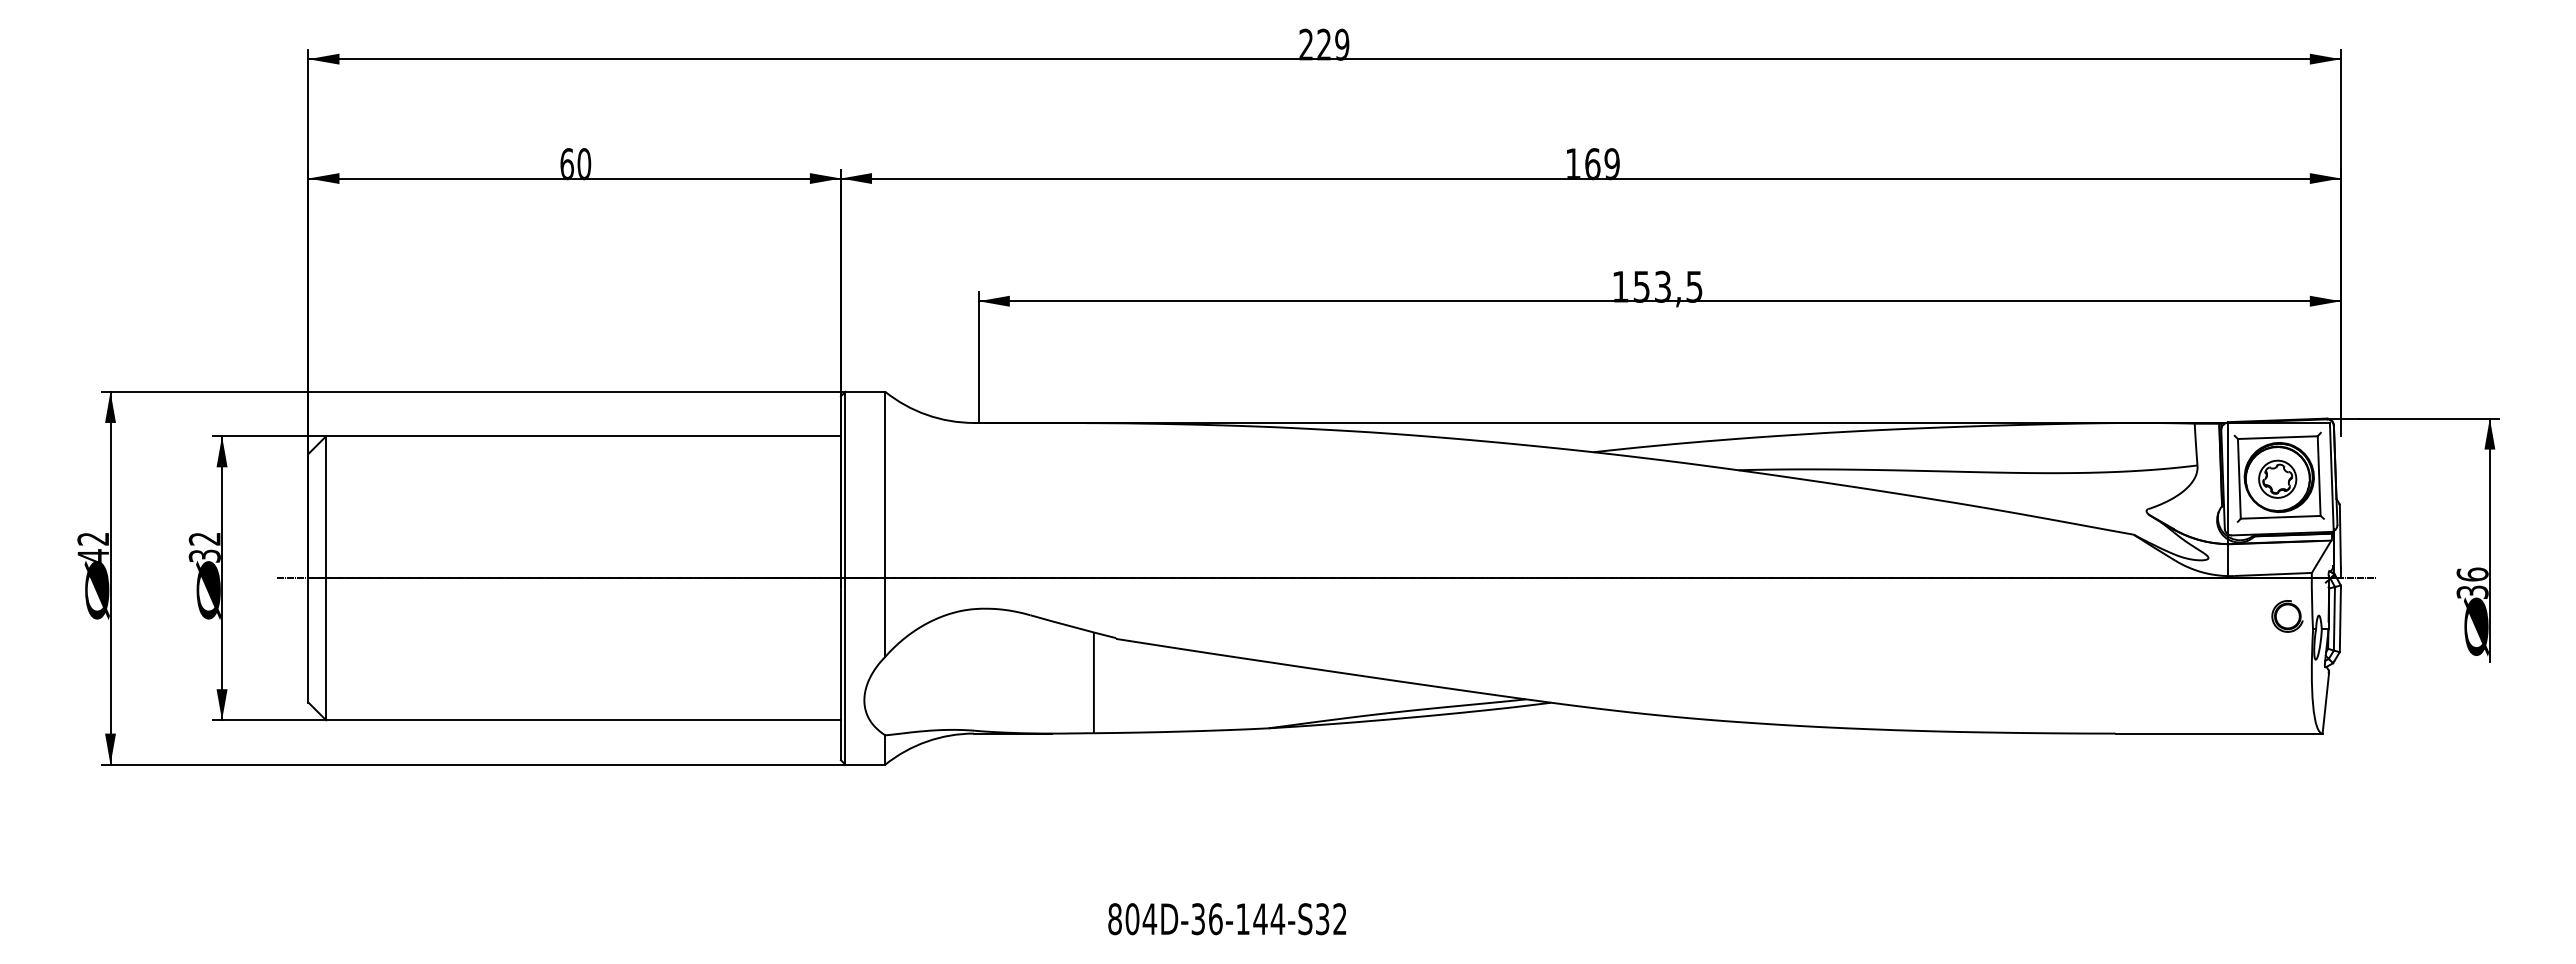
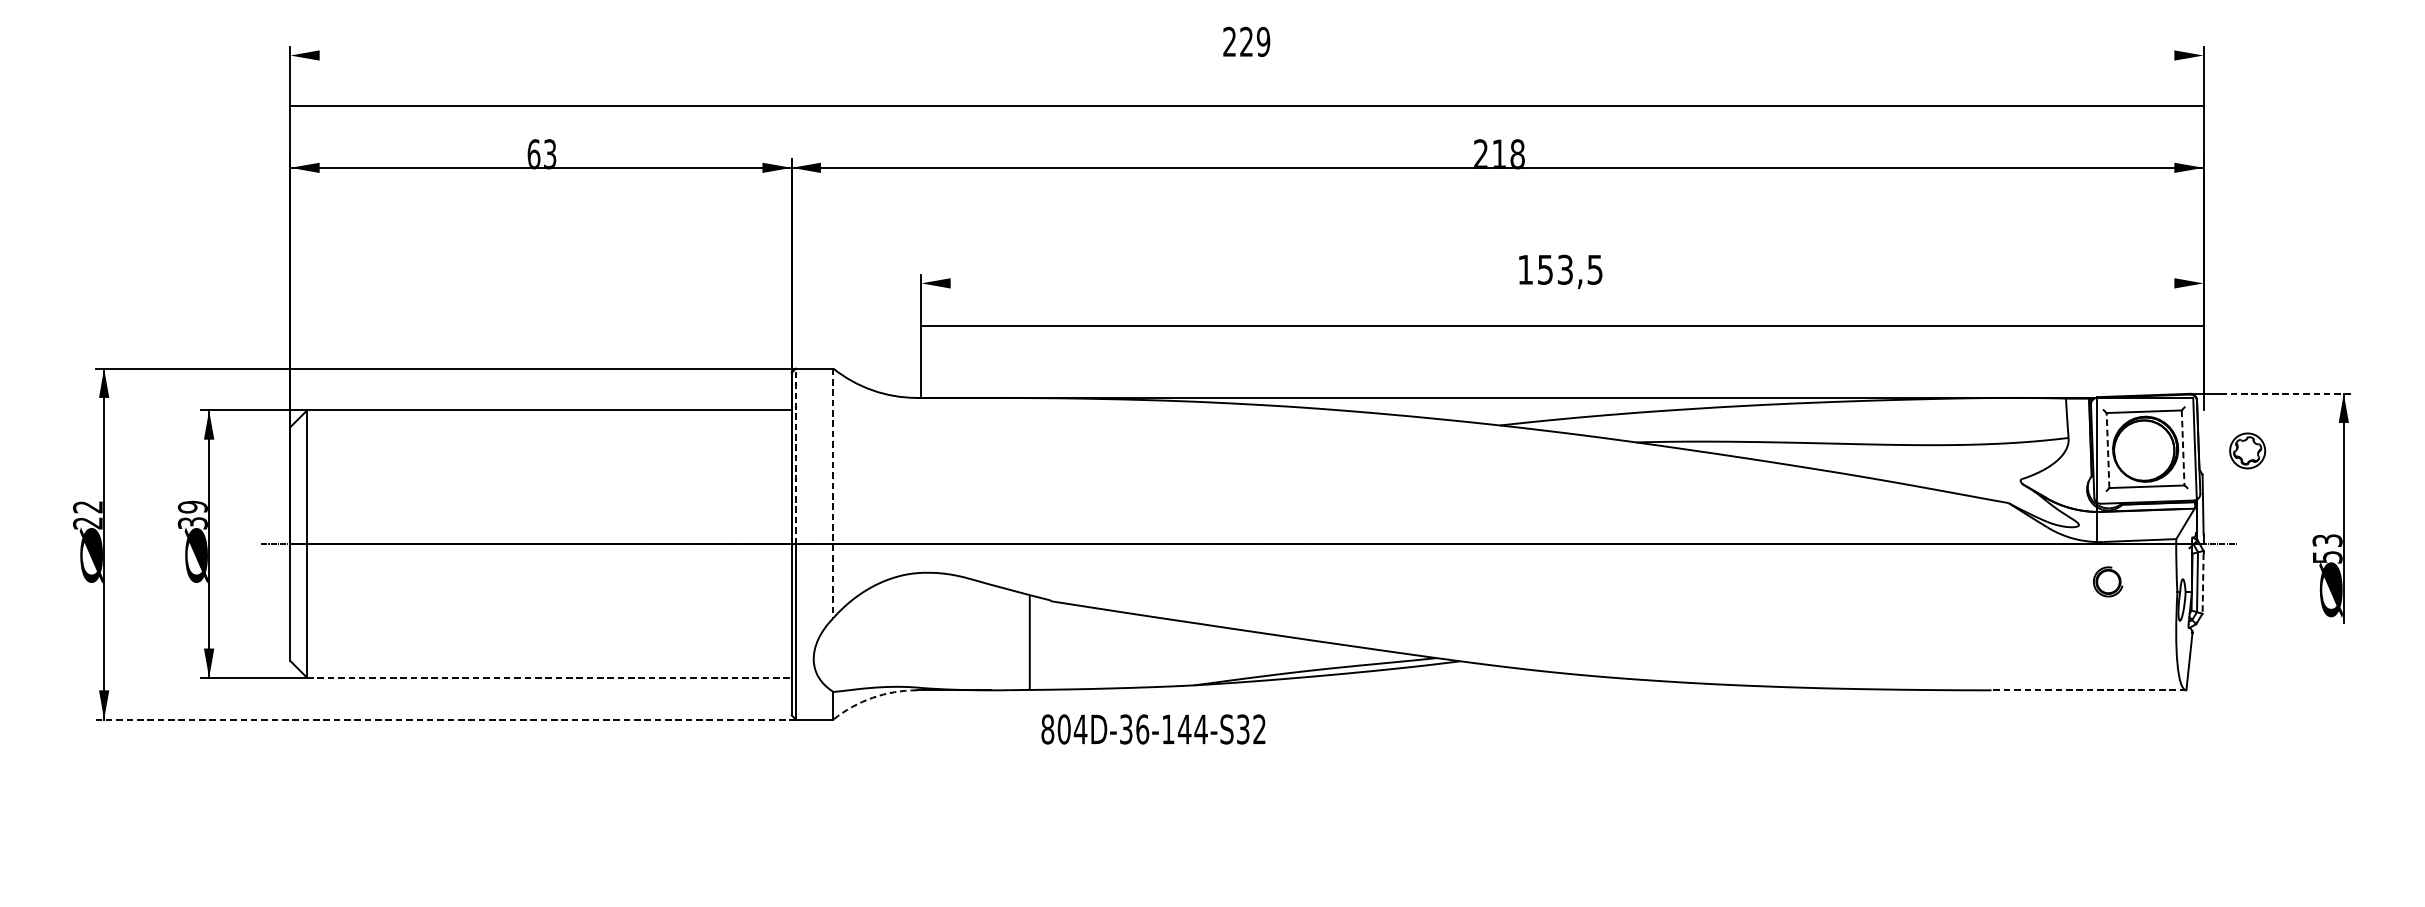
line: (1324, 59) -> (1246, 106), moved
text: (584, 164) -> (550, 154), 60 -> 63
text: (1592, 164) -> (1499, 154), 169 -> 218
line: (1659, 301) -> (1562, 325), moved
line: (2429, 418) -> (2286, 393), solid -> dashed
line: (2319, 476) -> (2183, 448), solid -> dashed
line: (2239, 478) -> (2108, 450), solid -> dashed
part: (2277, 478) -> (2247, 450), moved
line: (845, 484) -> (795, 455), solid -> dashed
line: (885, 524) -> (833, 493), solid -> dashed
text: (204, 538) -> (192, 506), 32 -> 39
text: (92, 555) -> (87, 522), 42 -> 22
text: (2472, 582) -> (2327, 548), 36 -> 53
part: (2287, 616) -> (2108, 581), moved
line: (2340, 619) -> (2203, 582), solid -> dashed
line: (584, 720) -> (550, 678), solid -> dashed
line: (2219, 733) -> (2089, 690), solid -> dashed
arc: (927, 741) -> (873, 697), solid -> dashed
line: (473, 764) -> (445, 719), solid -> dashed
text: (1227, 919) -> (1153, 729), moved

